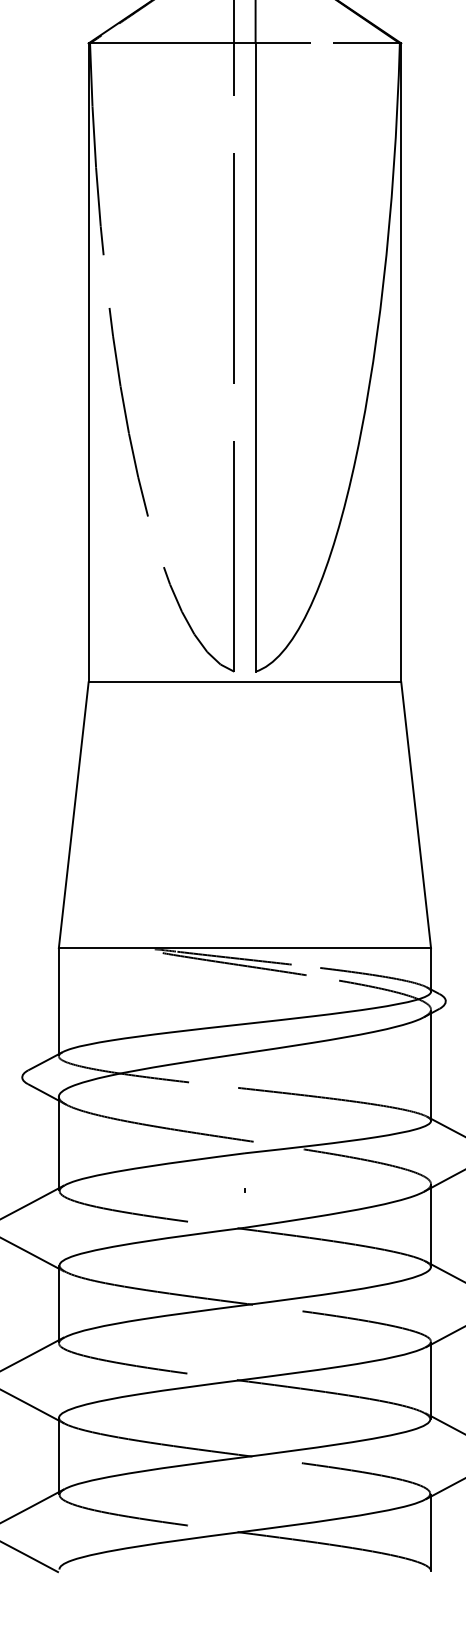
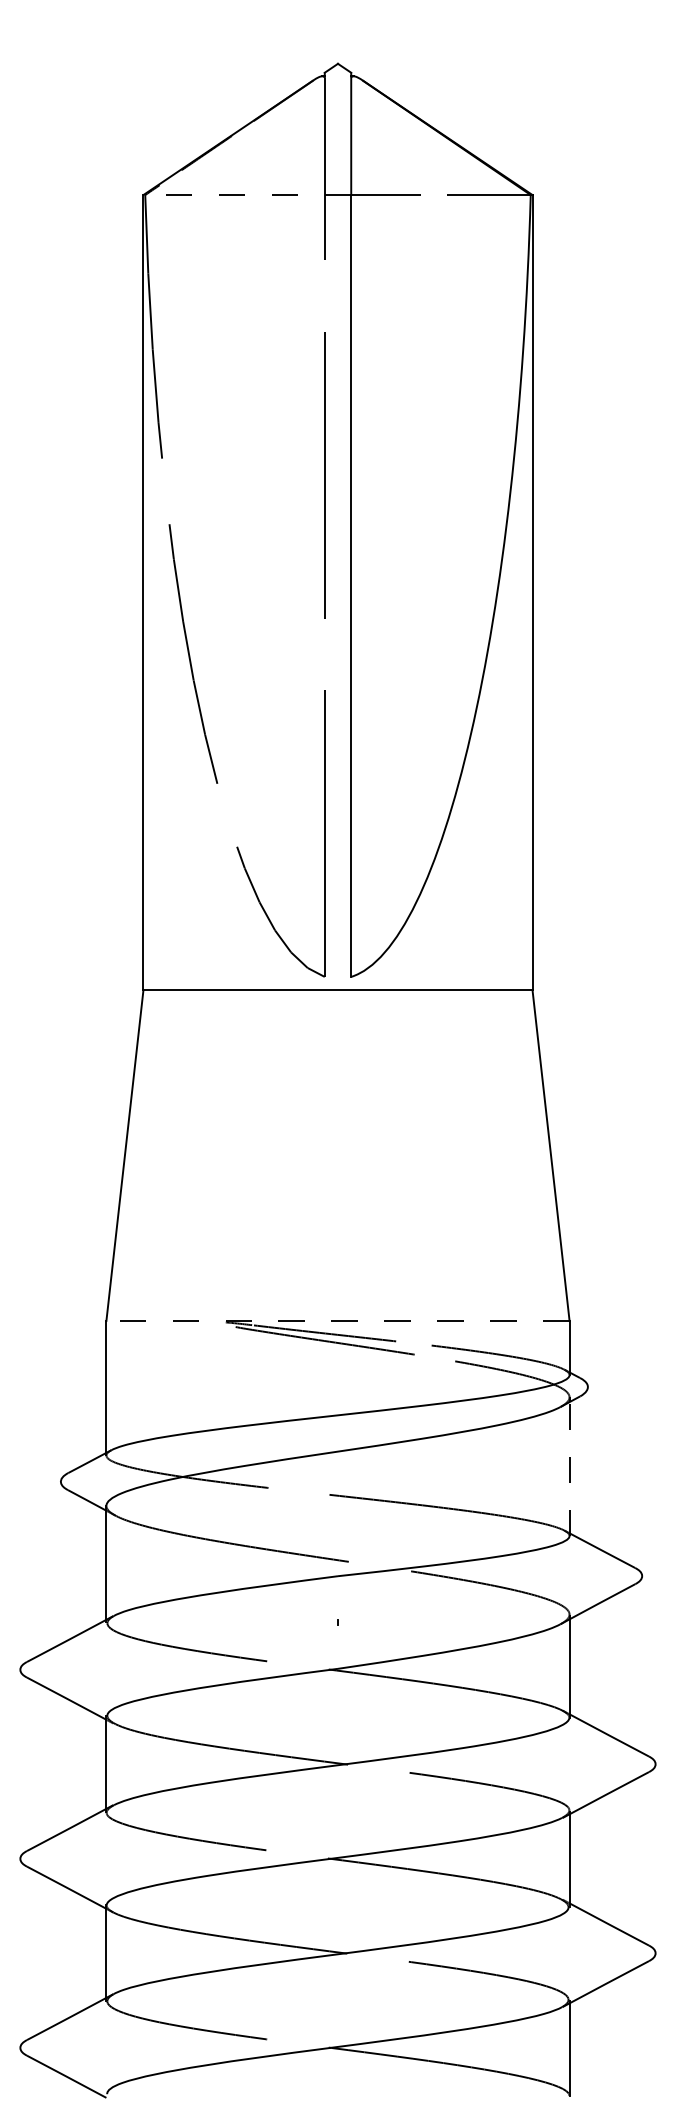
line: (172, 43) -> (247, 195), solid -> dashed
line: (245, 947) -> (338, 1320), solid -> dashed
line: (430, 1067) -> (569, 1469), solid -> dashed

